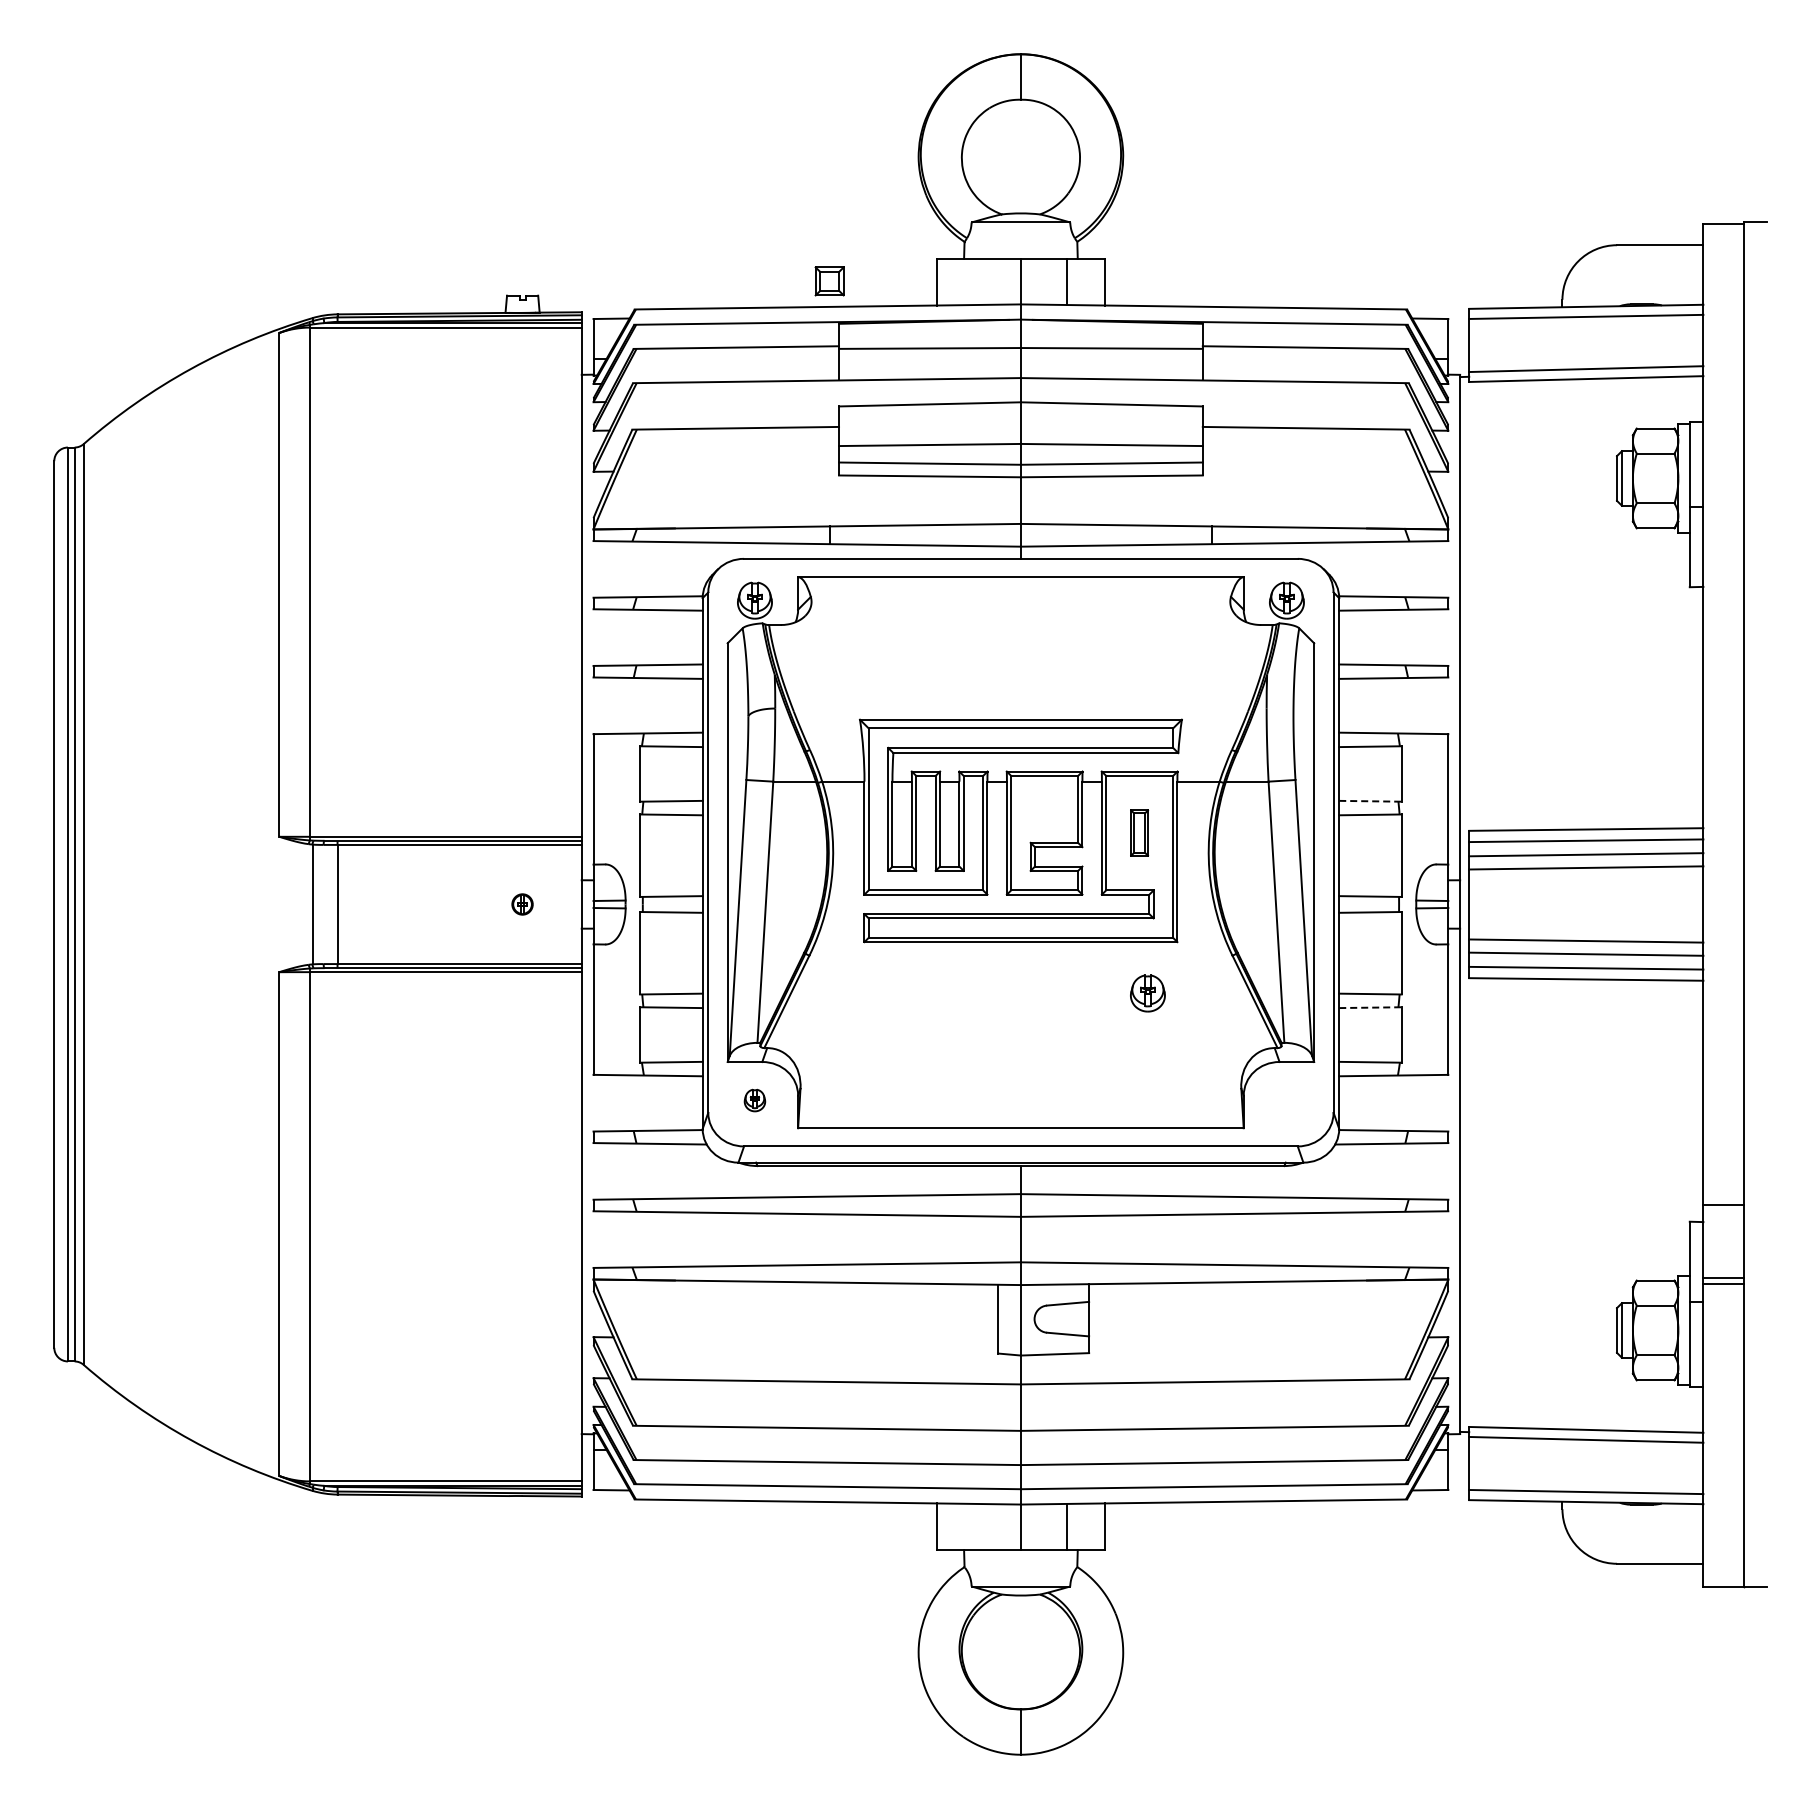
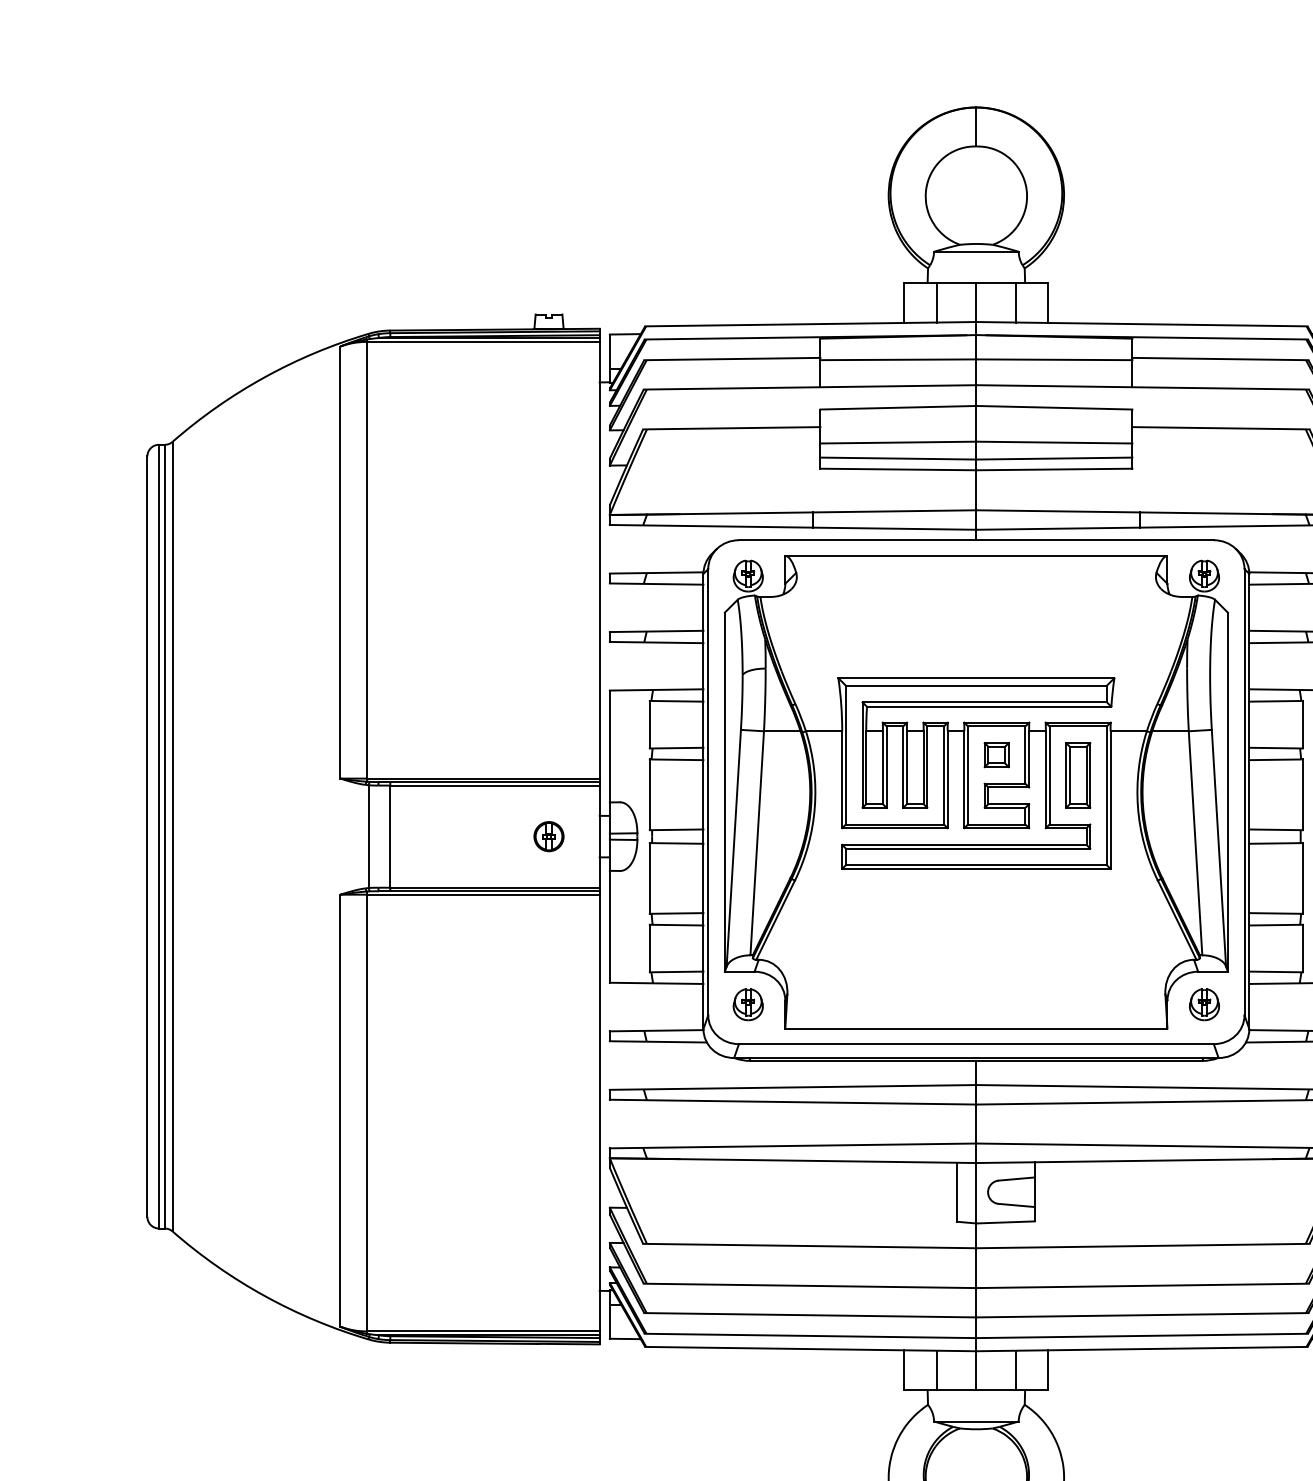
part: (829, 281) -> (996, 755), moved
line: (975, 281) -> (937, 302), added
line: (1370, 801) -> (1276, 748), dashed -> solid
part: (1139, 832) -> (1078, 774), size x1.67
part: (522, 904) -> (548, 836), size x1.67
part: (1147, 993) -> (1204, 1004), moved
line: (1370, 1007) -> (1276, 924), dashed -> solid
part: (754, 1100) -> (747, 1004), size x1.67
line: (975, 1526) -> (937, 1370), added

